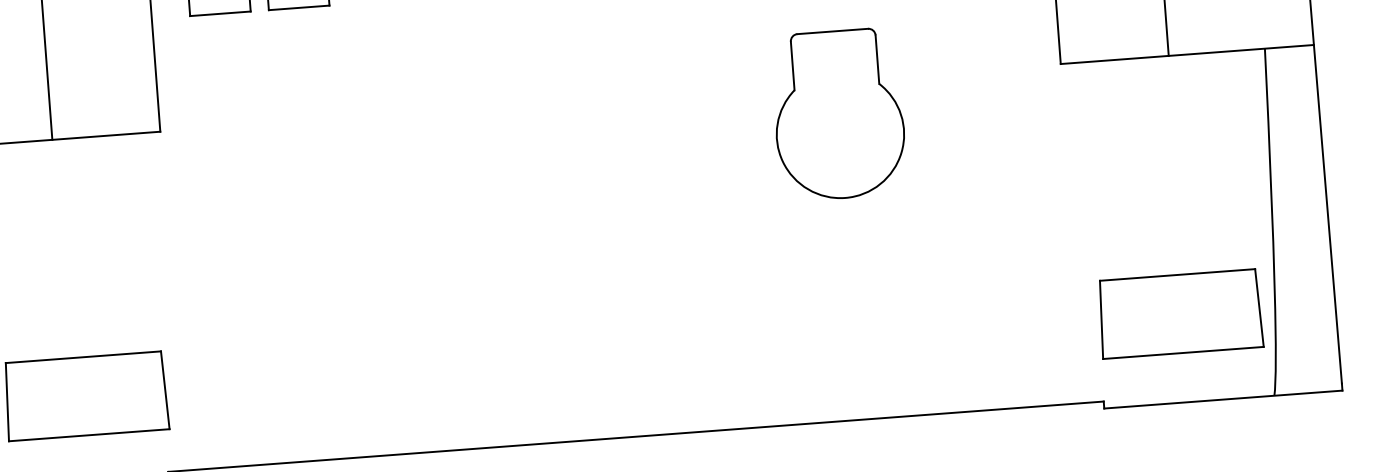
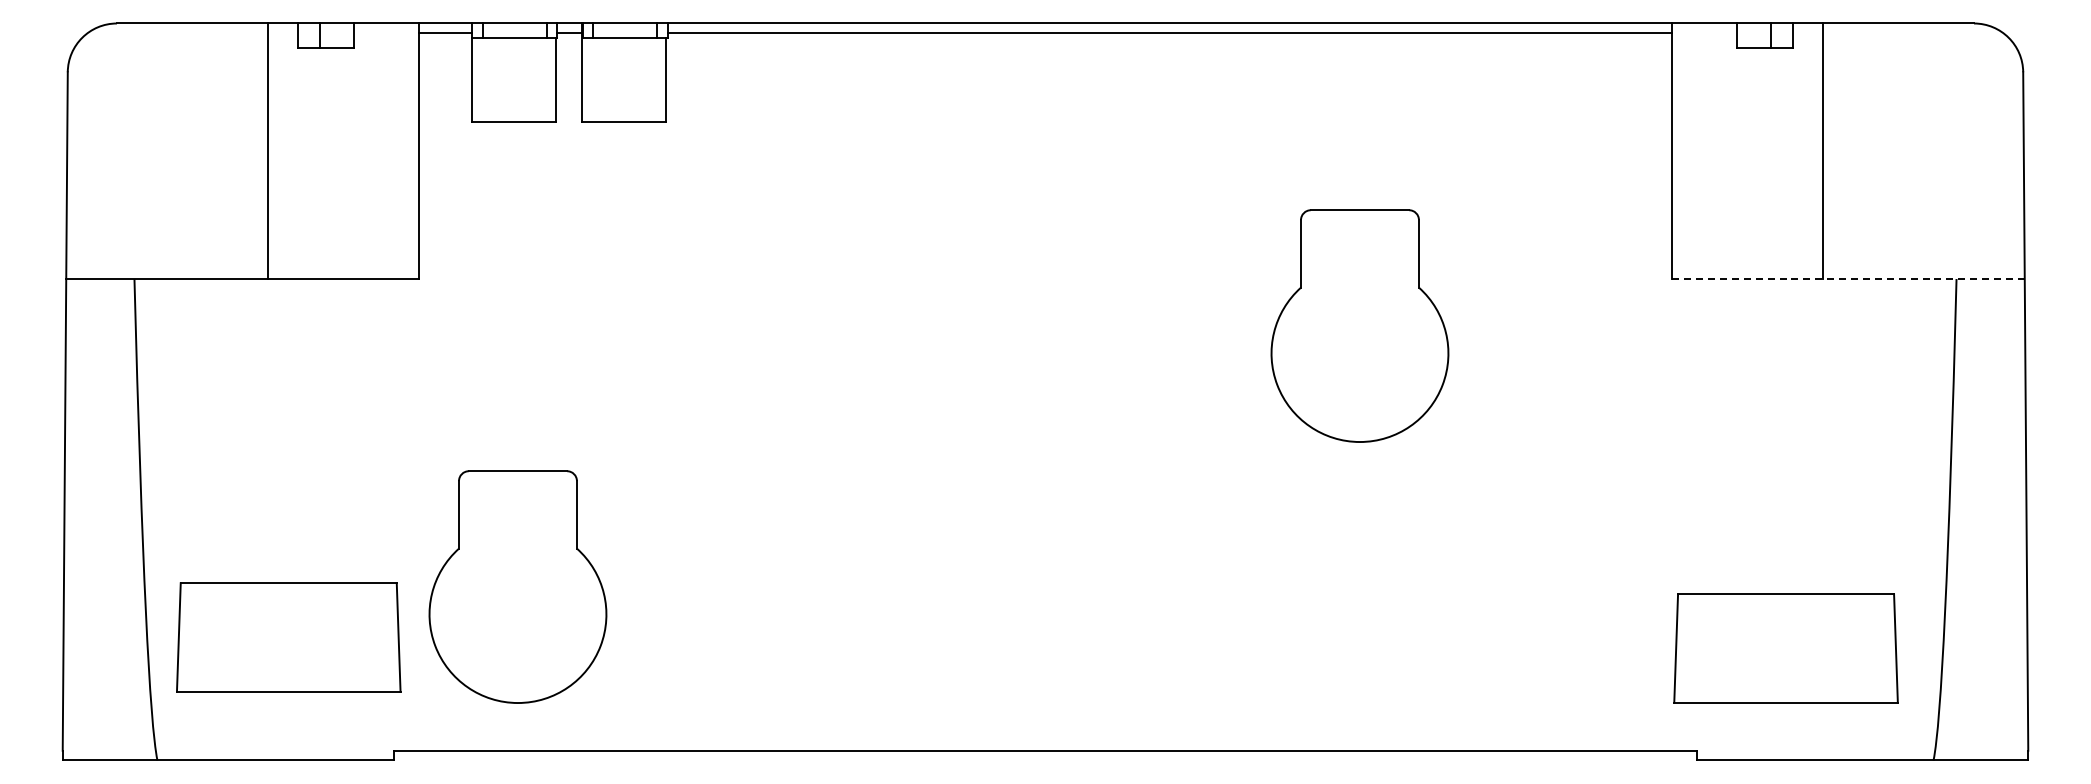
line: (1188, 54) -> (1849, 279), solid -> dashed
part: (1180, 314) -> (1785, 648), moved
part: (247, 347) -> (517, 586), added

